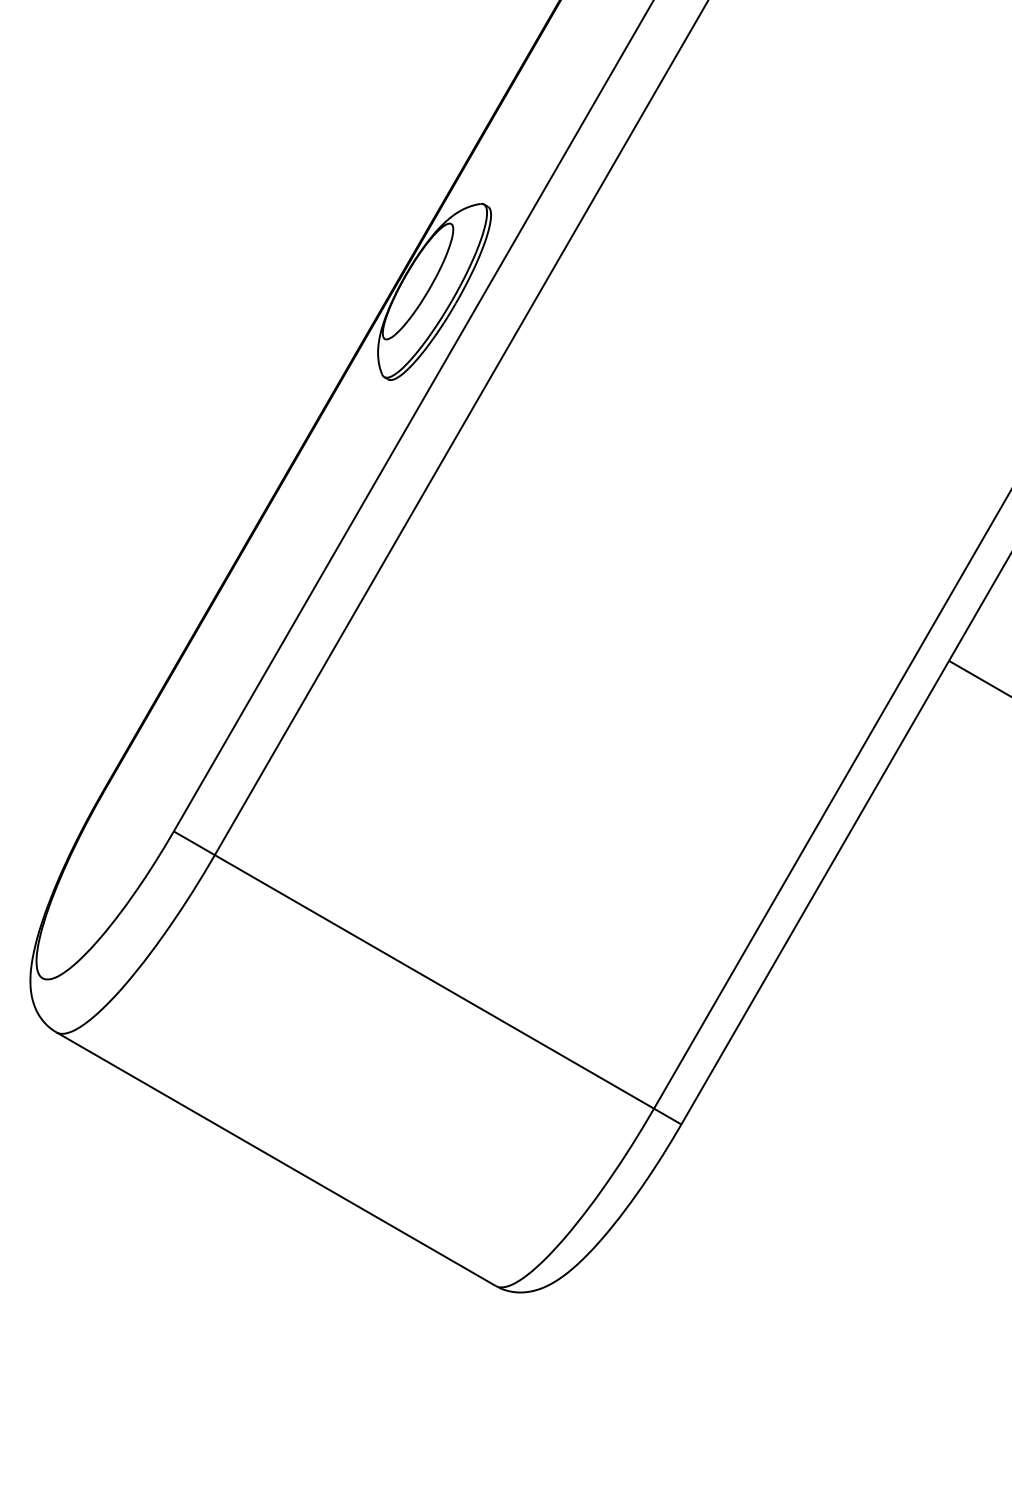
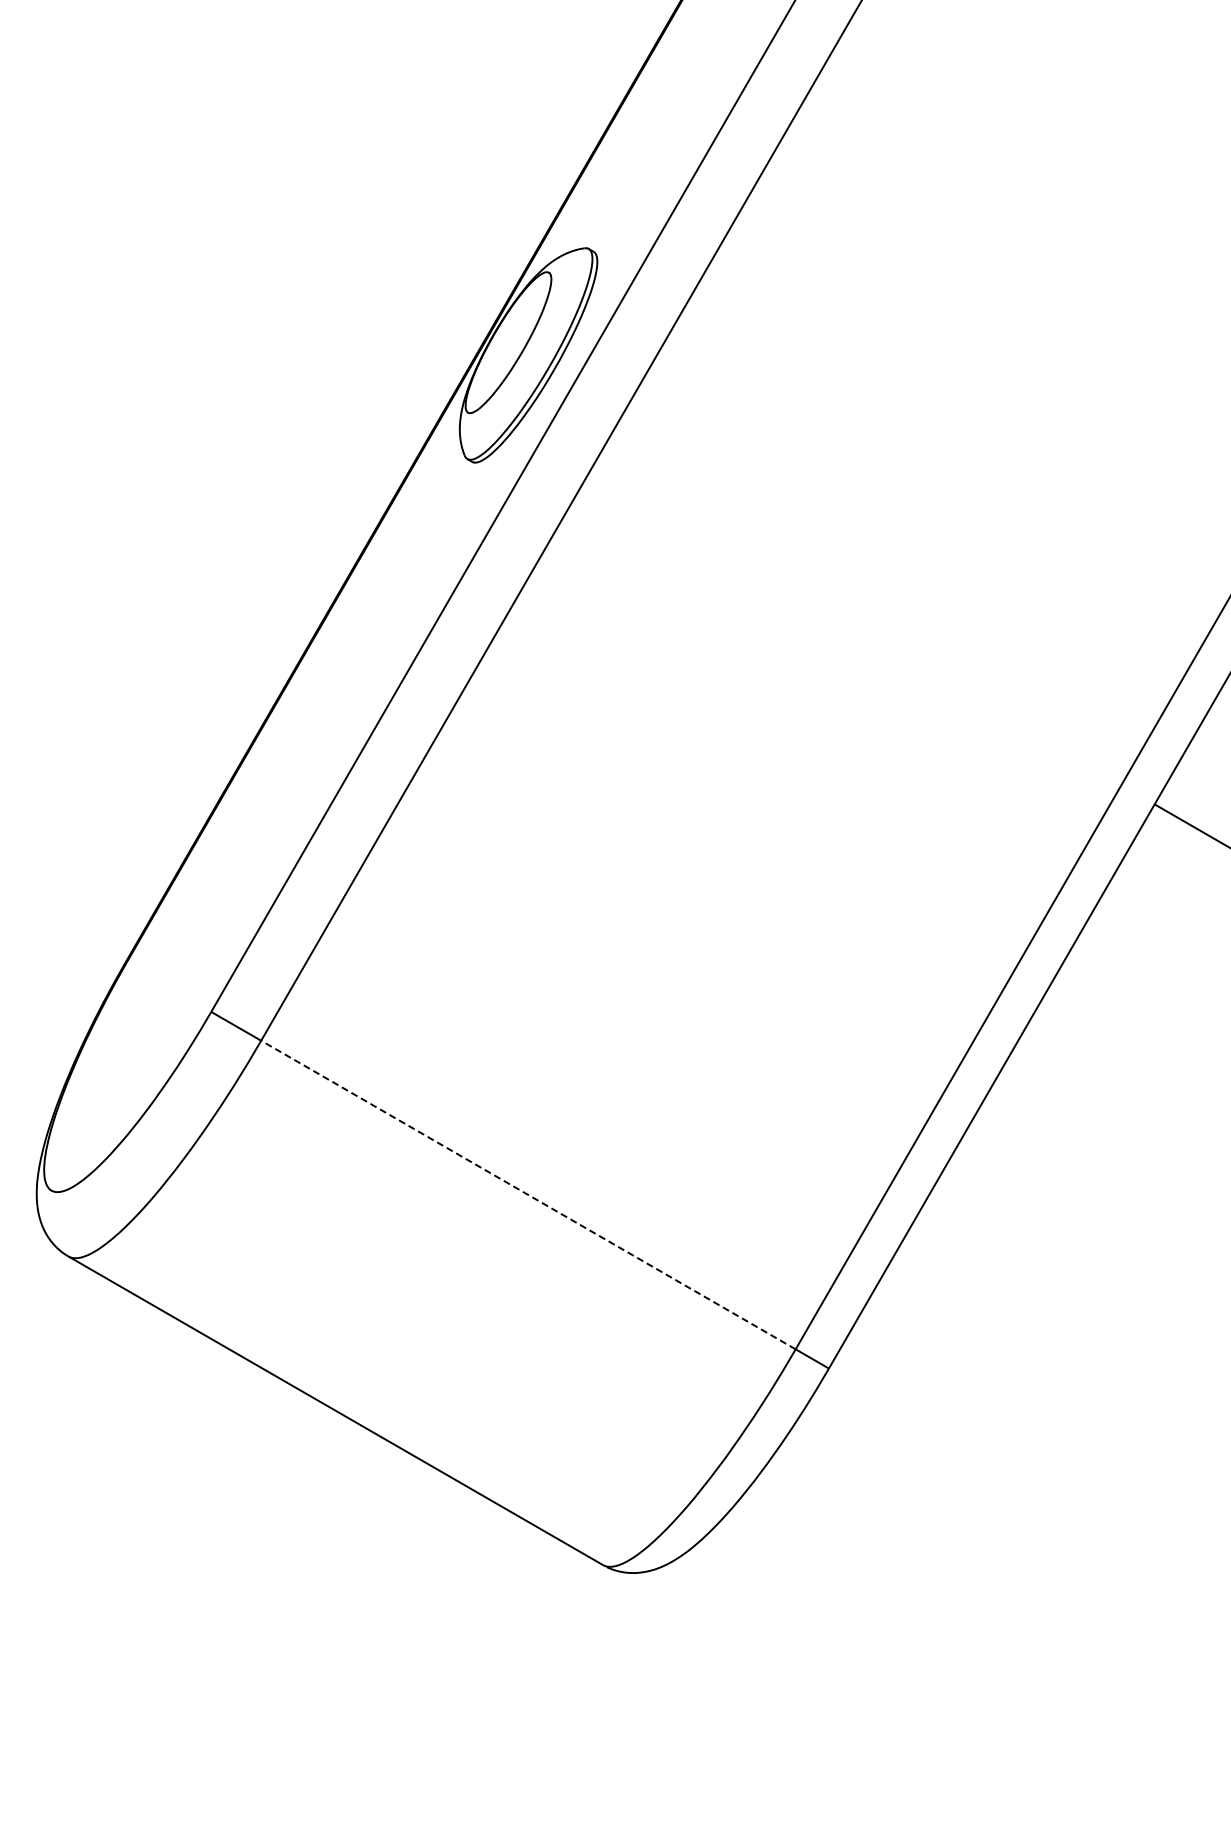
line: (434, 982) -> (528, 1195), solid -> dashed

